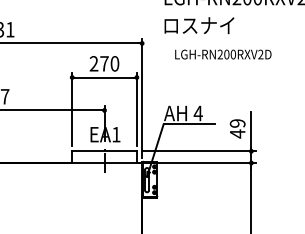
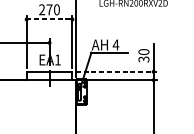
line: (104, 77) -> (49, 19), solid -> dashed
text: (237, 128) -> (143, 55), 49 -> 30
line: (199, 151) -> (116, 71), solid -> dashed

